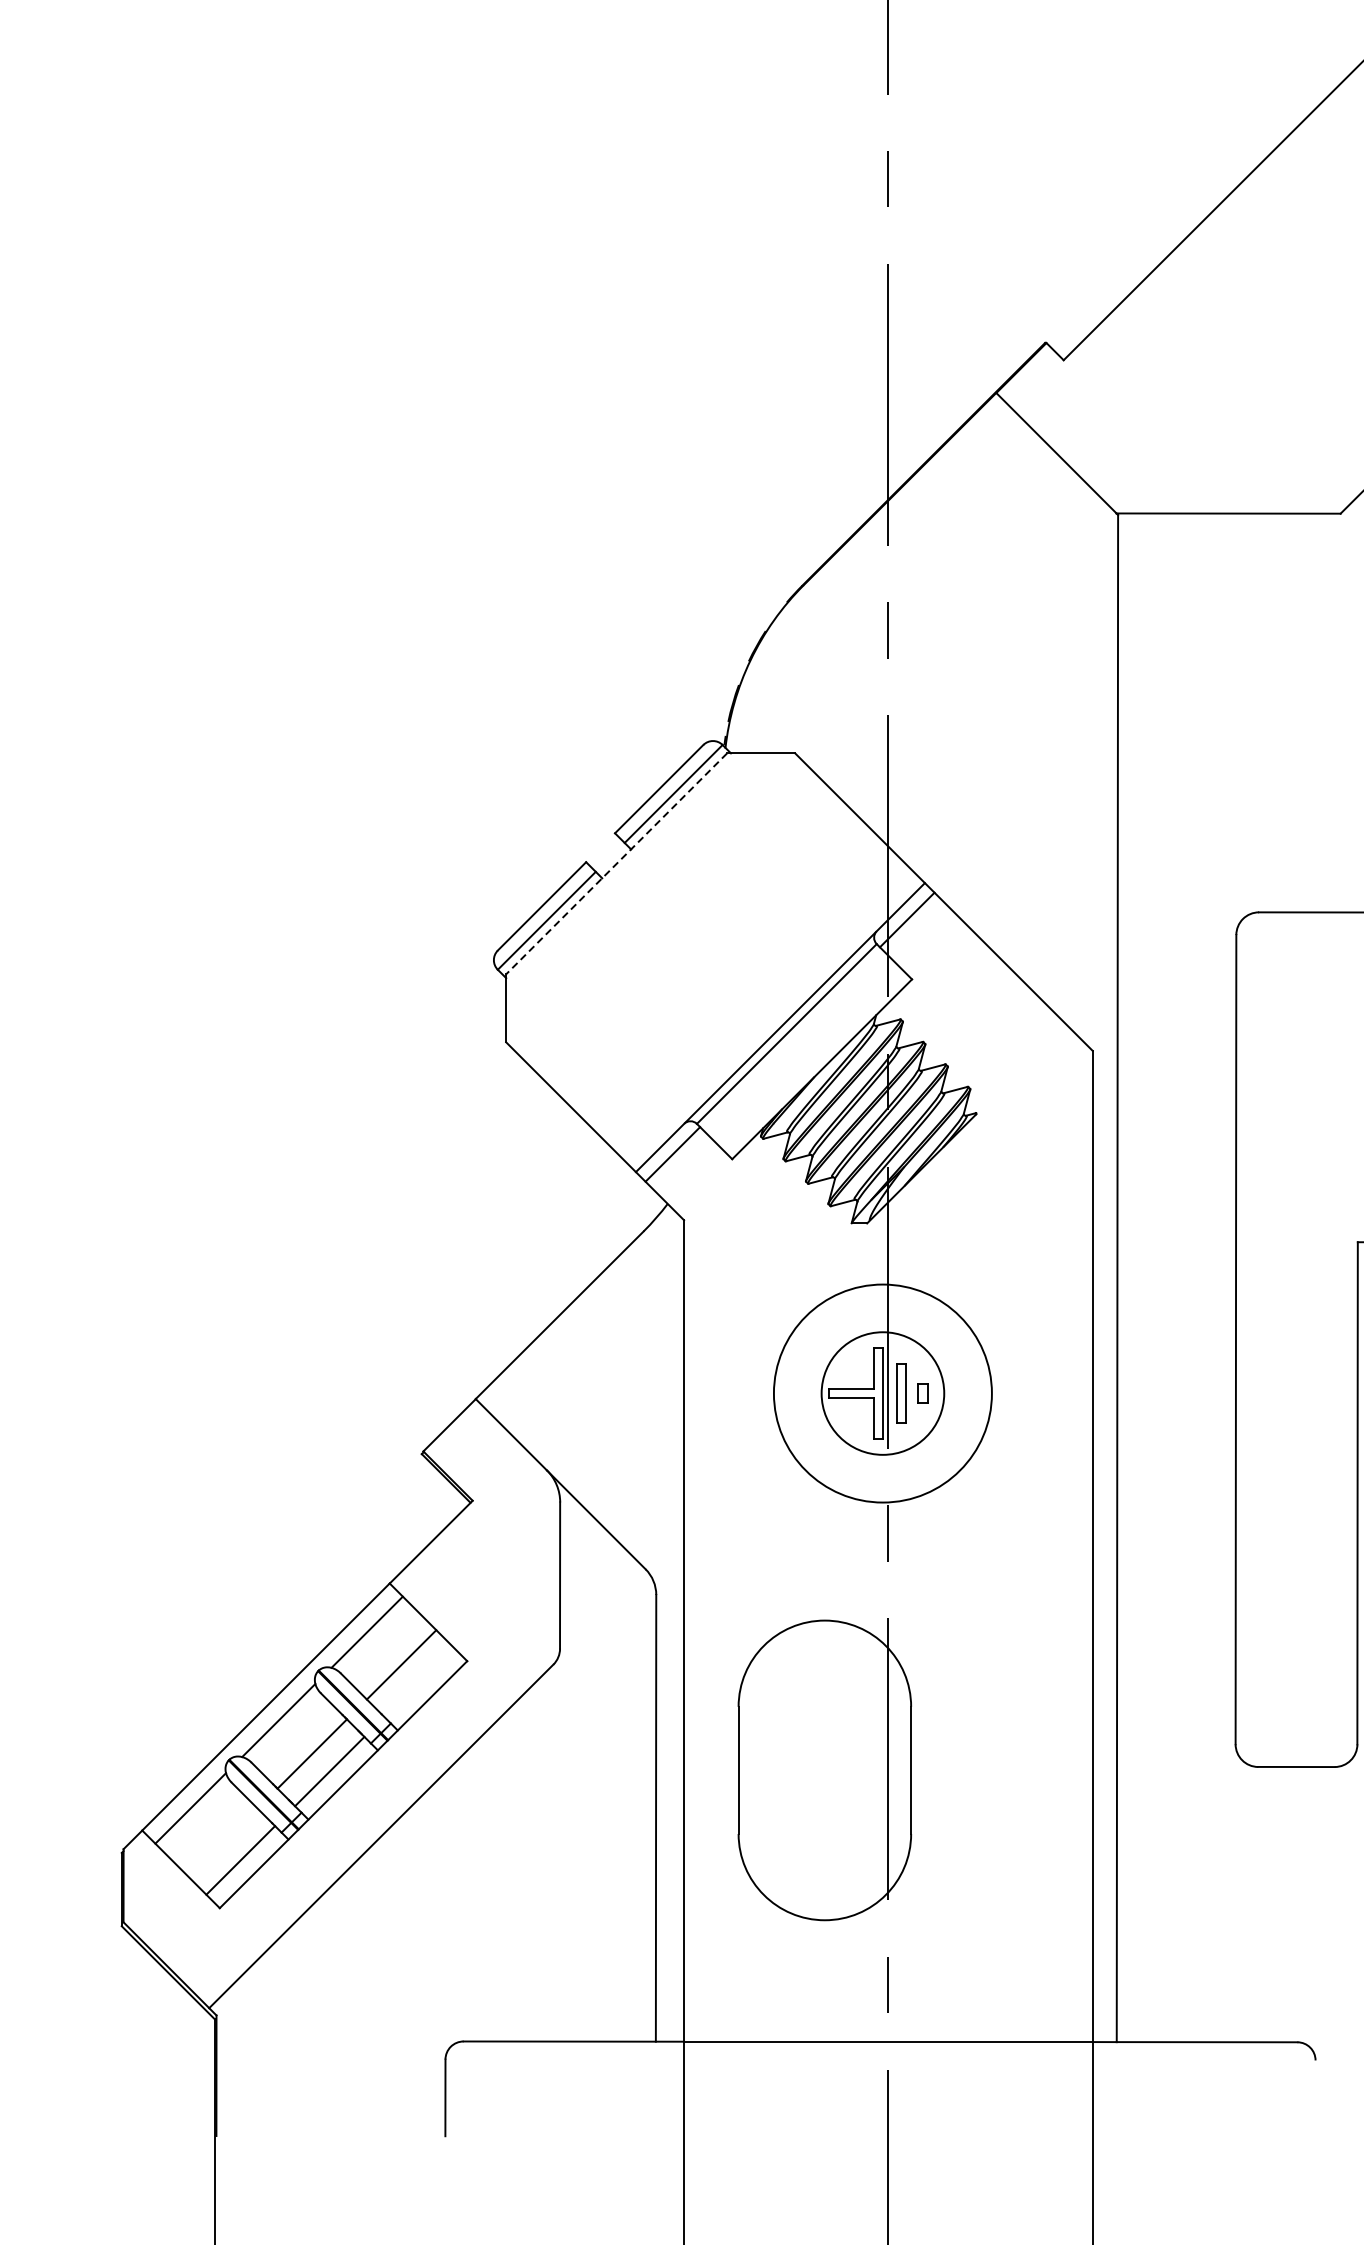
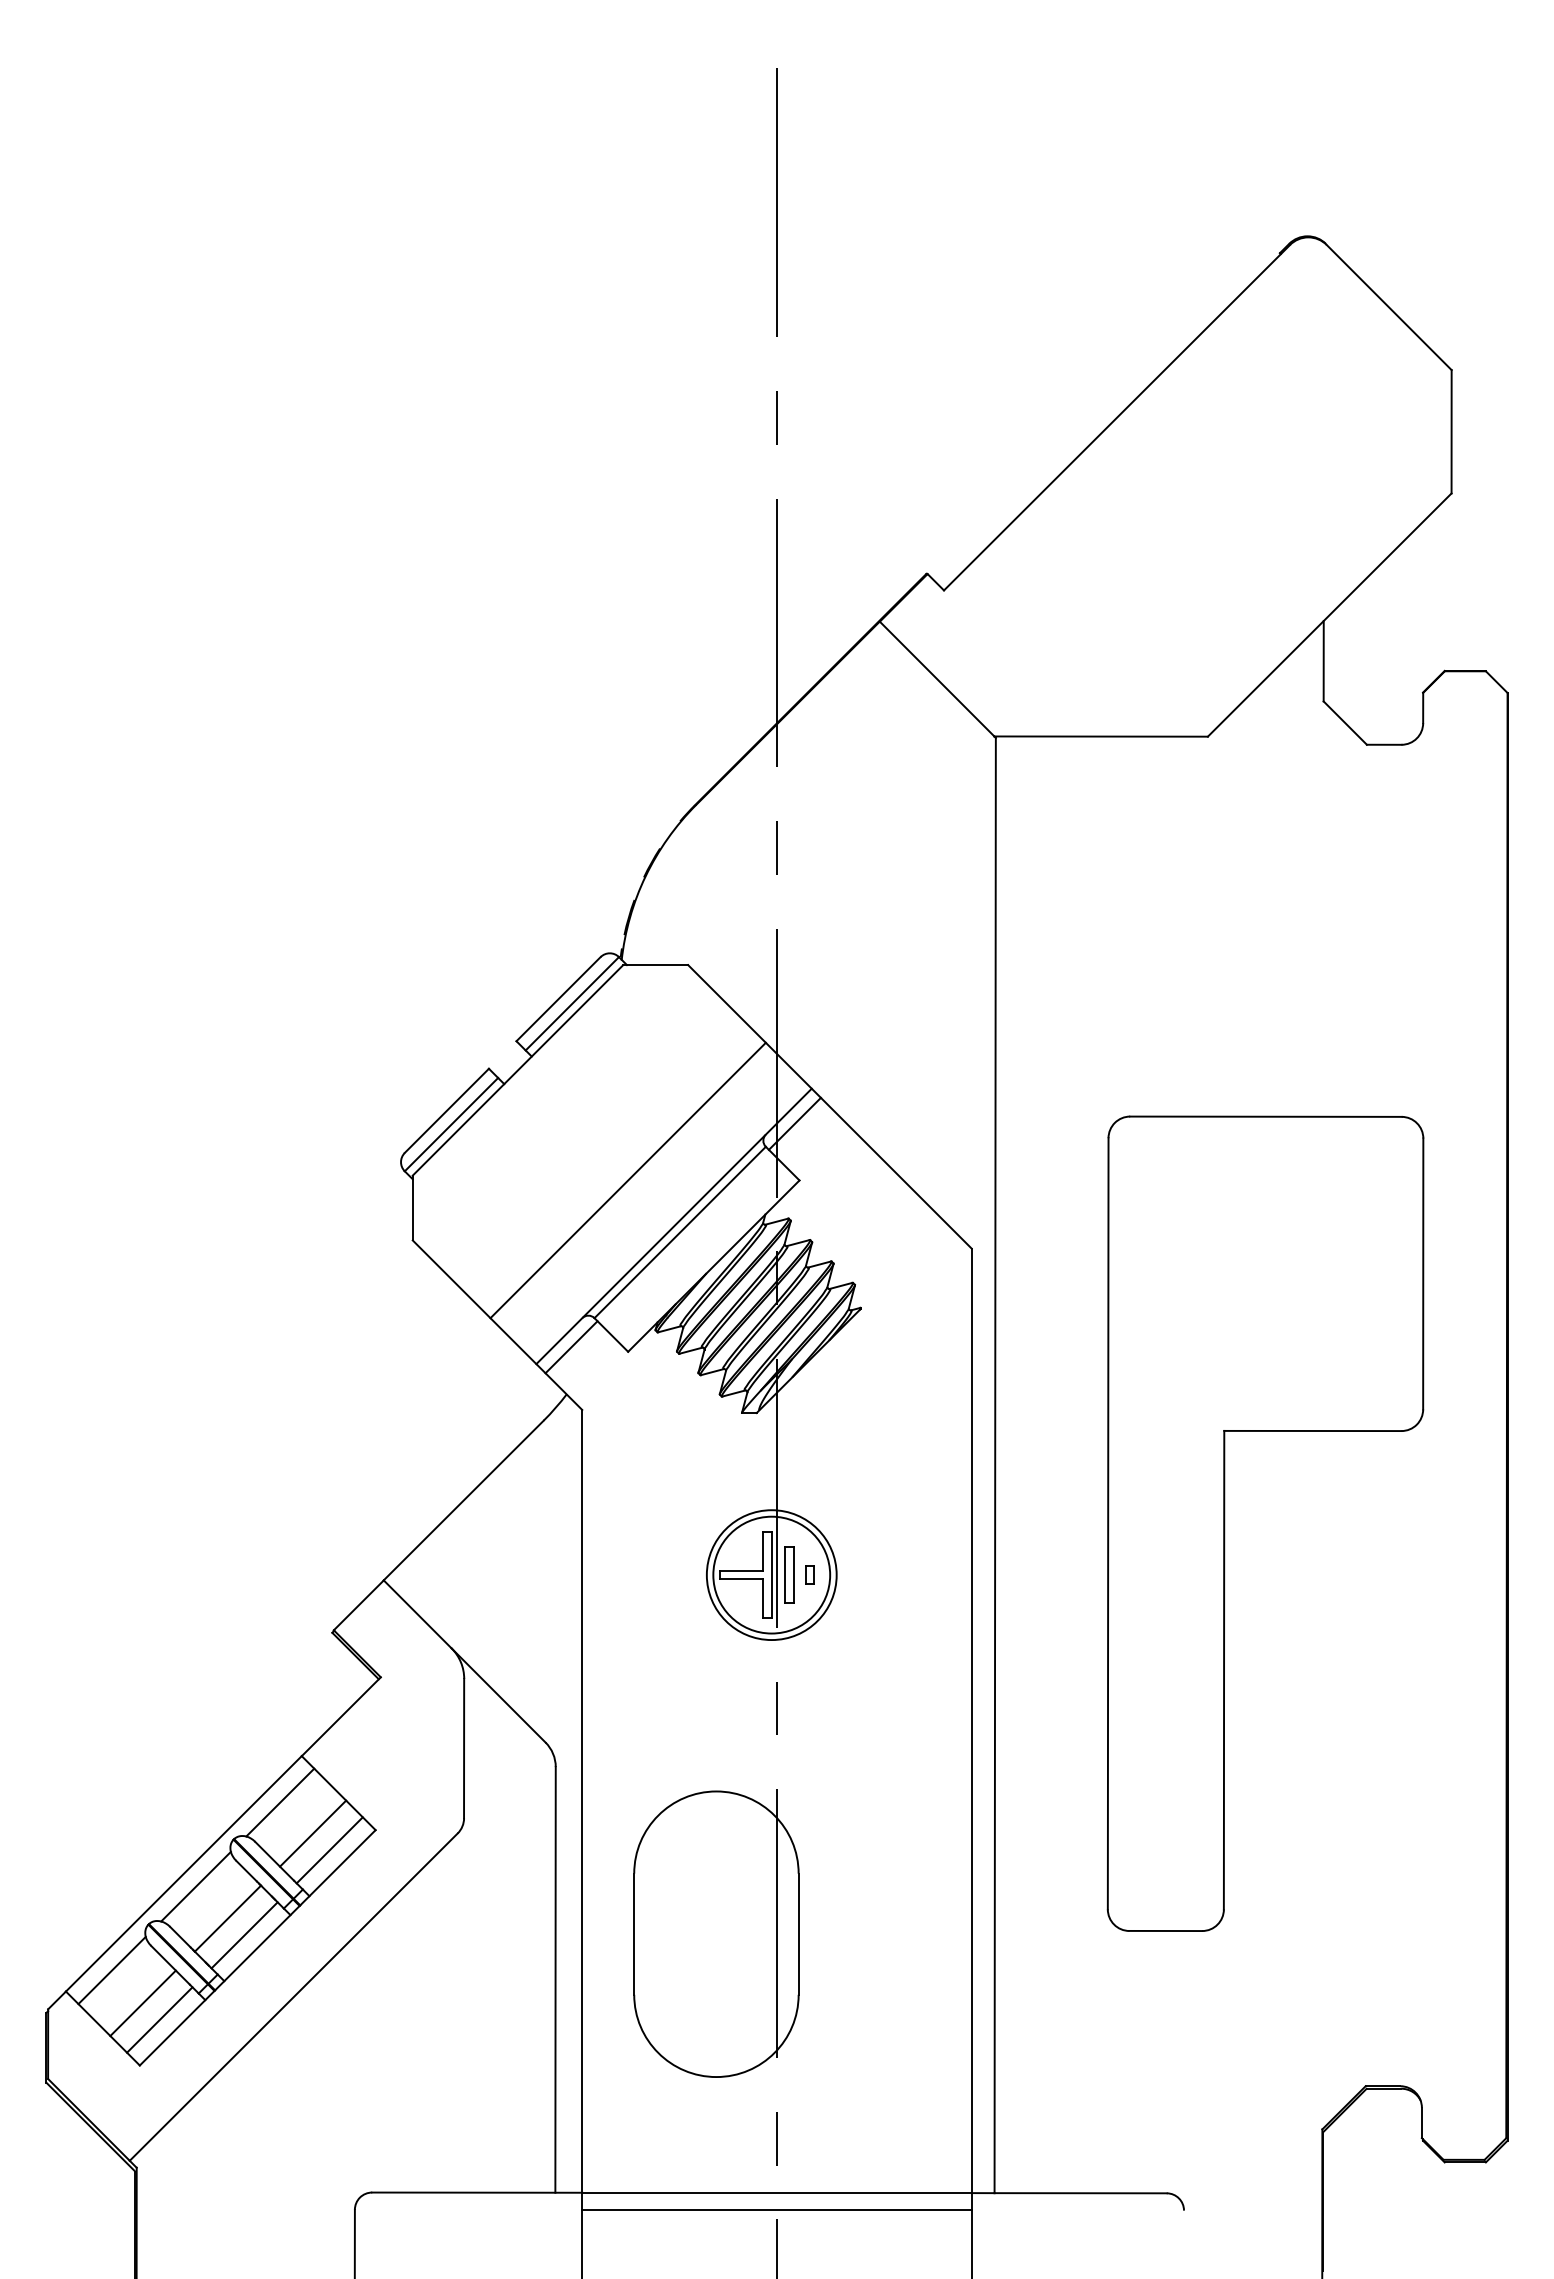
line: (617, 864) -> (518, 1070), dashed -> solid
line: (731, 979) -> (627, 1180), added
circle: (882, 1393) -> (771, 1575), size x0.62
line: (418, 1682) -> (329, 1850), added
line: (222, 1843) -> (142, 2003), added
line: (887, 2060) -> (776, 2210), added

